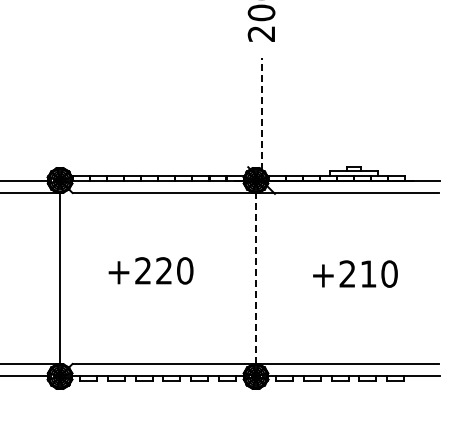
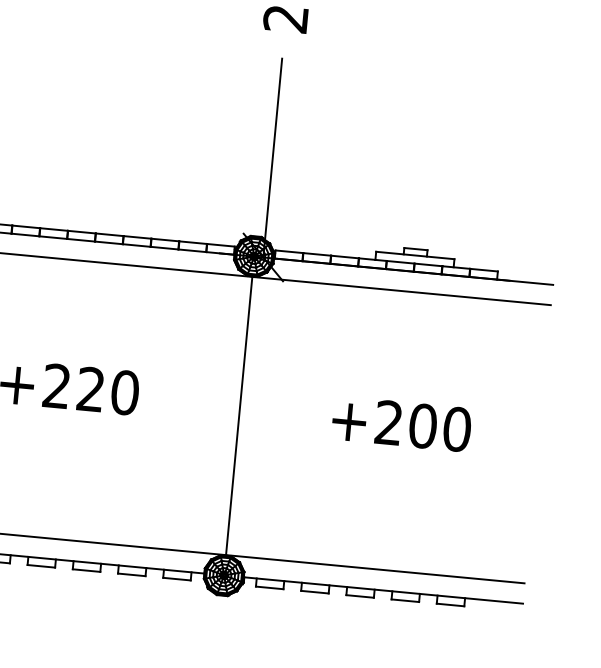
line: (261, 118) -> (272, 156), dashed -> solid
text: (368, 273) -> (423, 425), +210 -> +200
line: (256, 278) -> (240, 416), dashed -> solid

